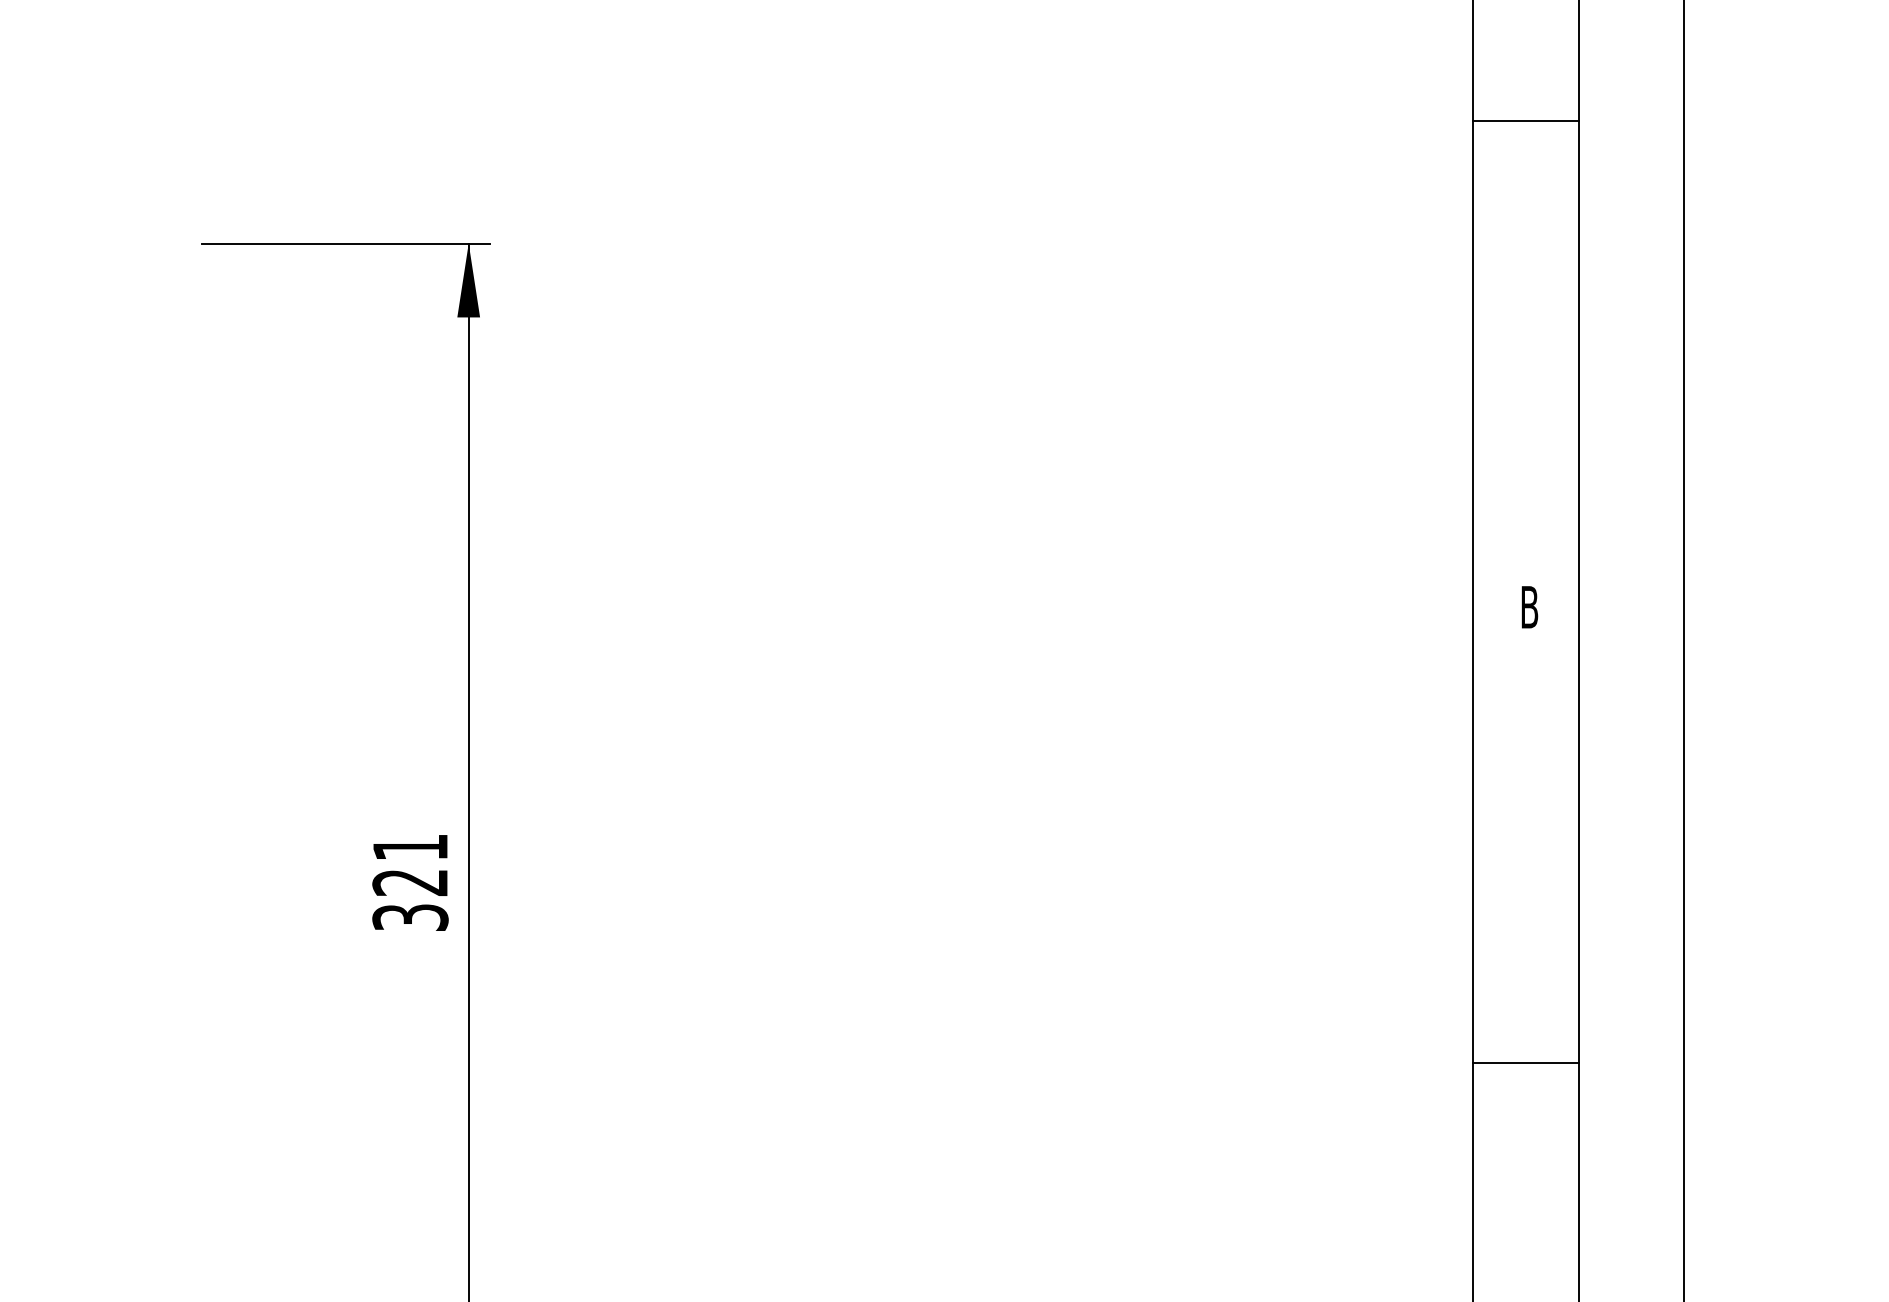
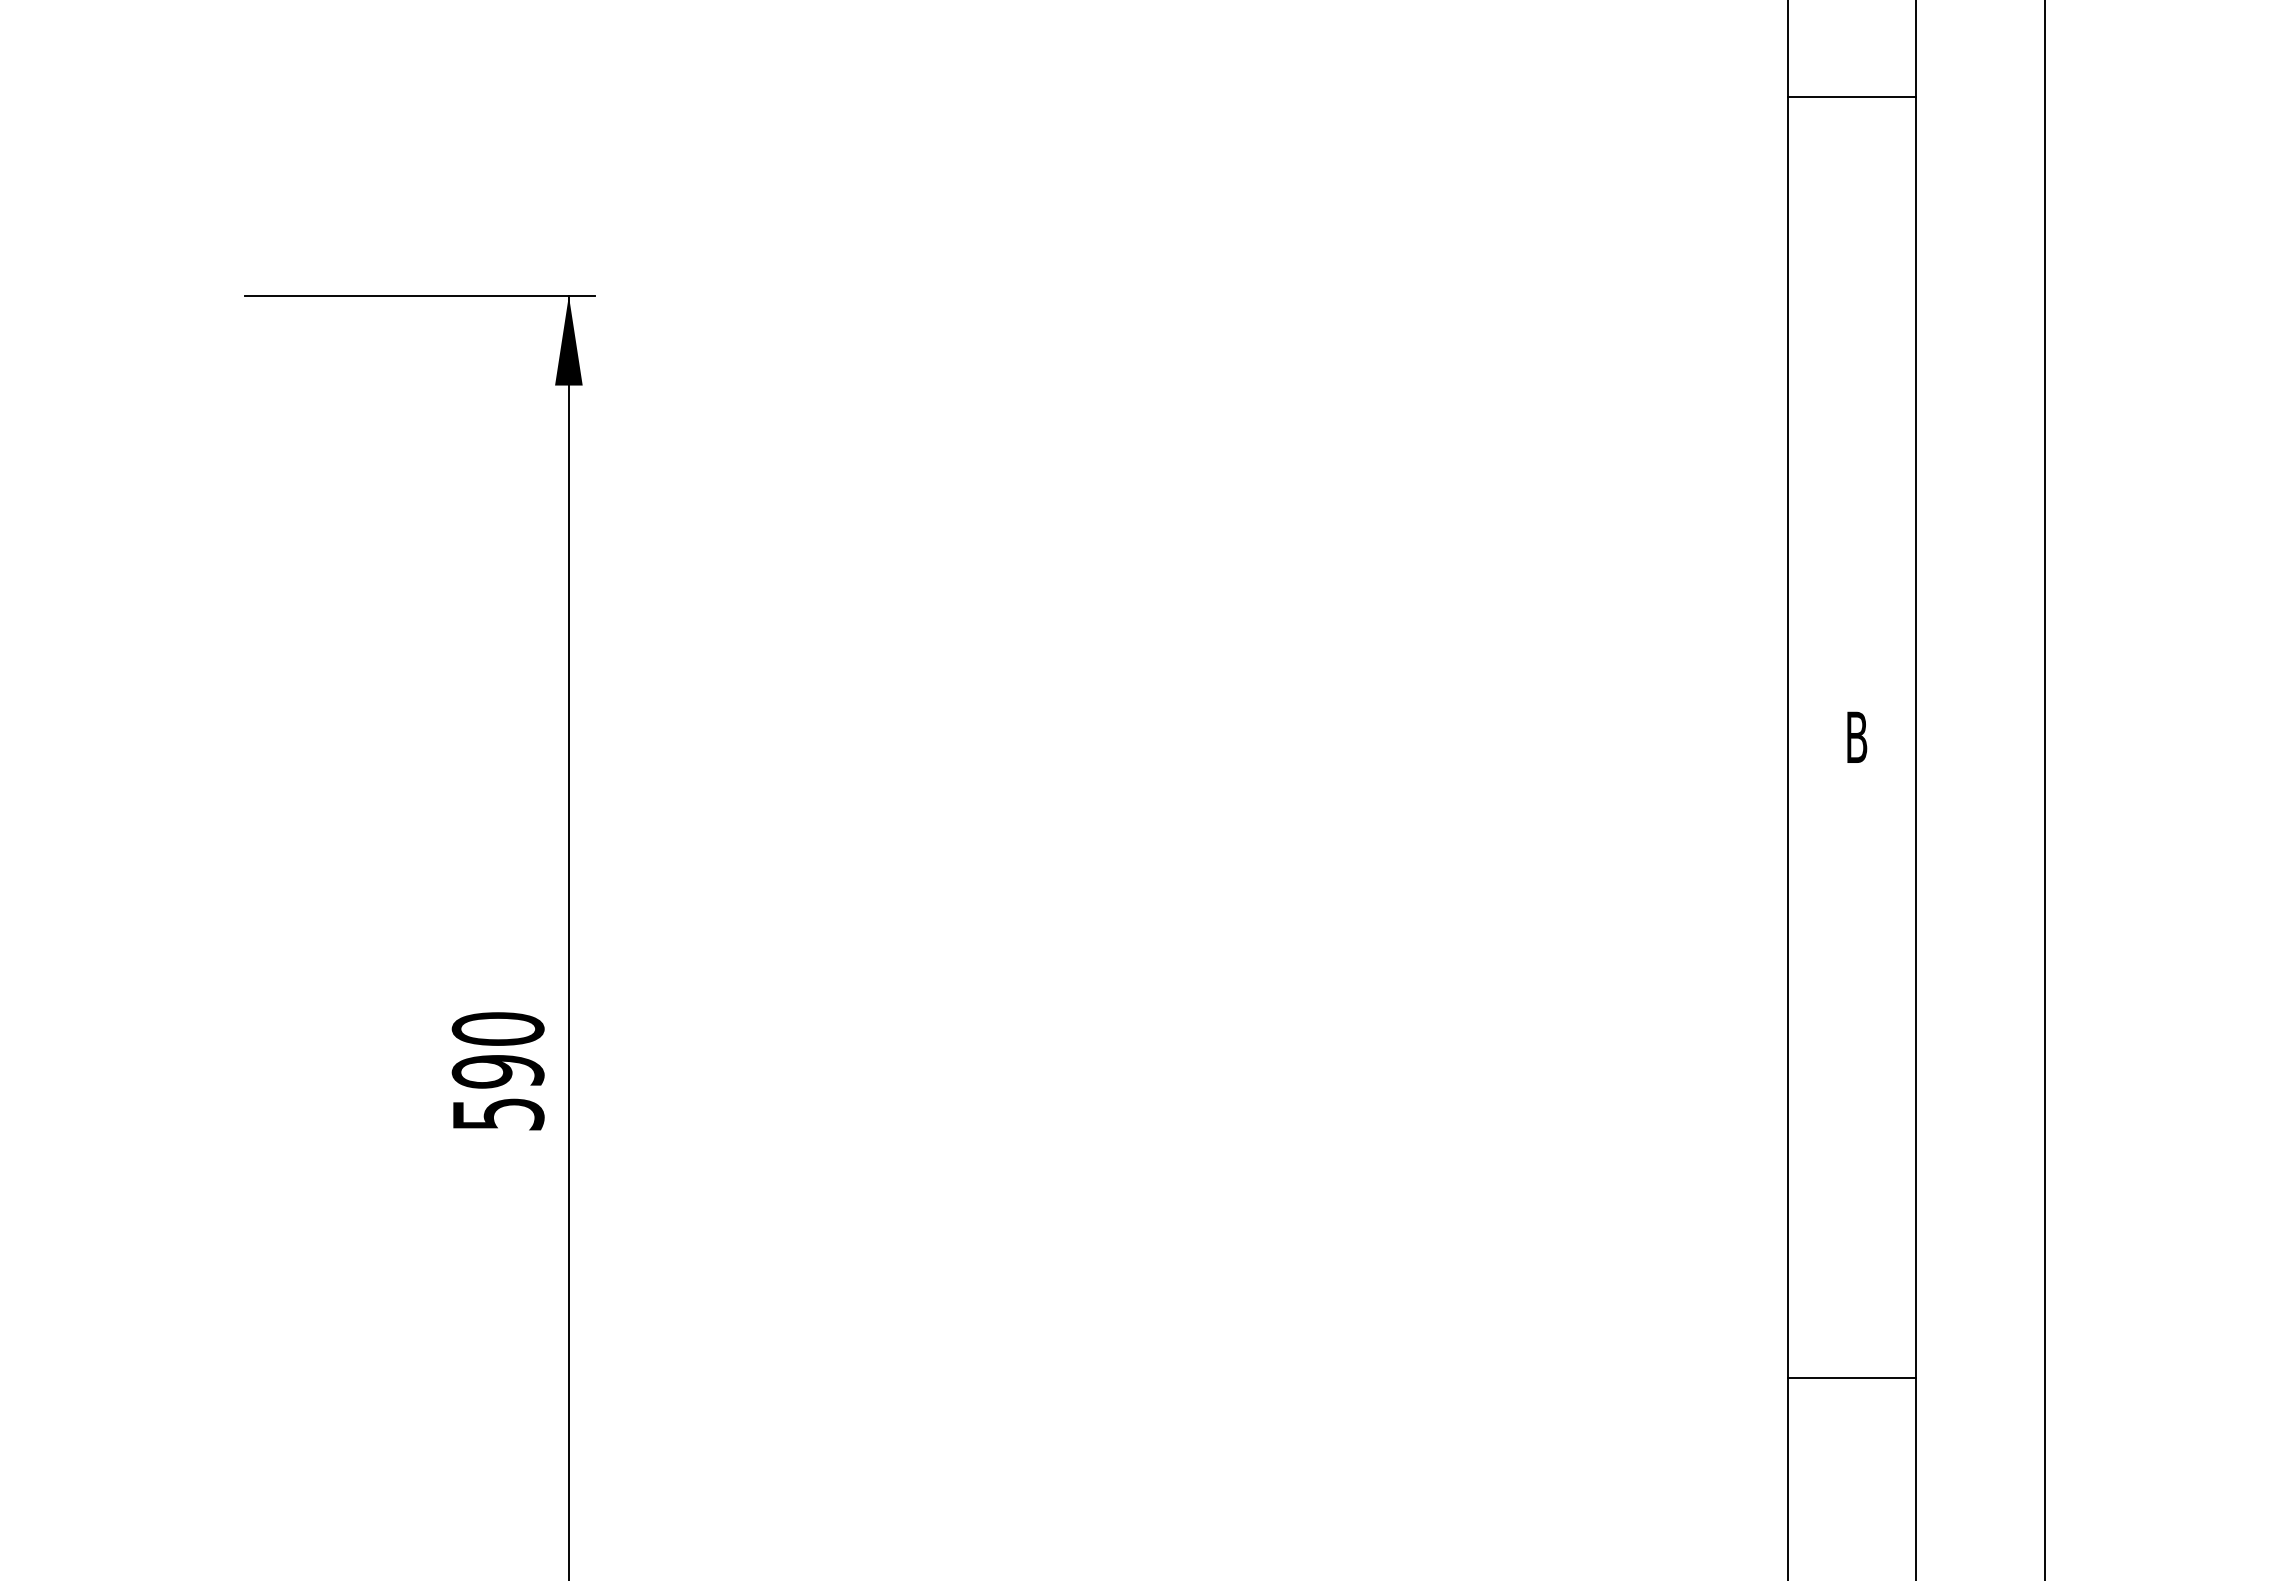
line: (1526, 121) -> (1852, 97), moved
text: (409, 882) -> (497, 1071), 321 -> 590
line: (1526, 1062) -> (1852, 1378), moved

